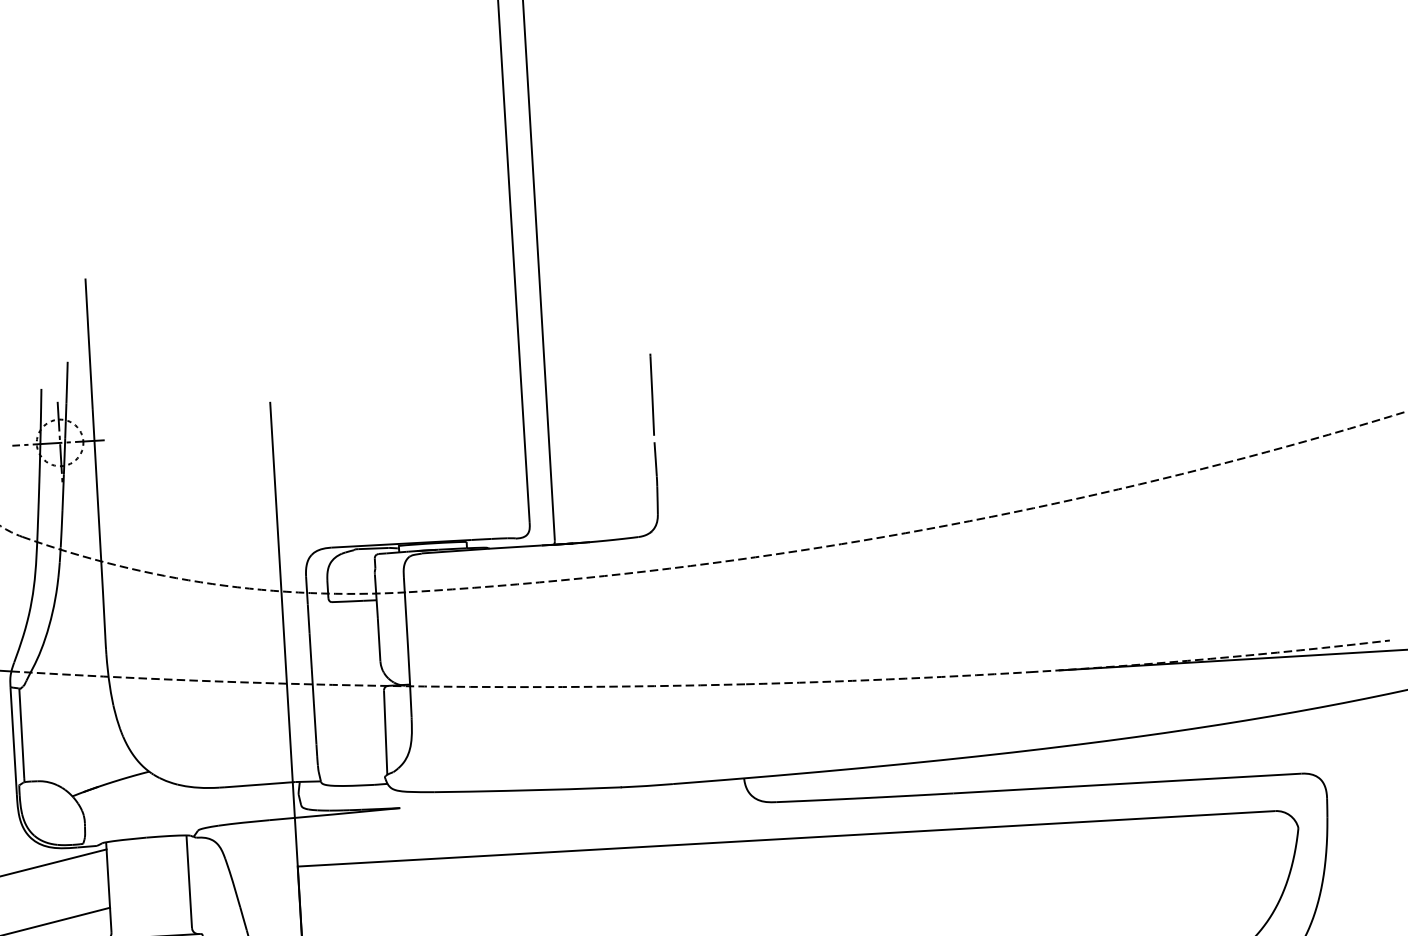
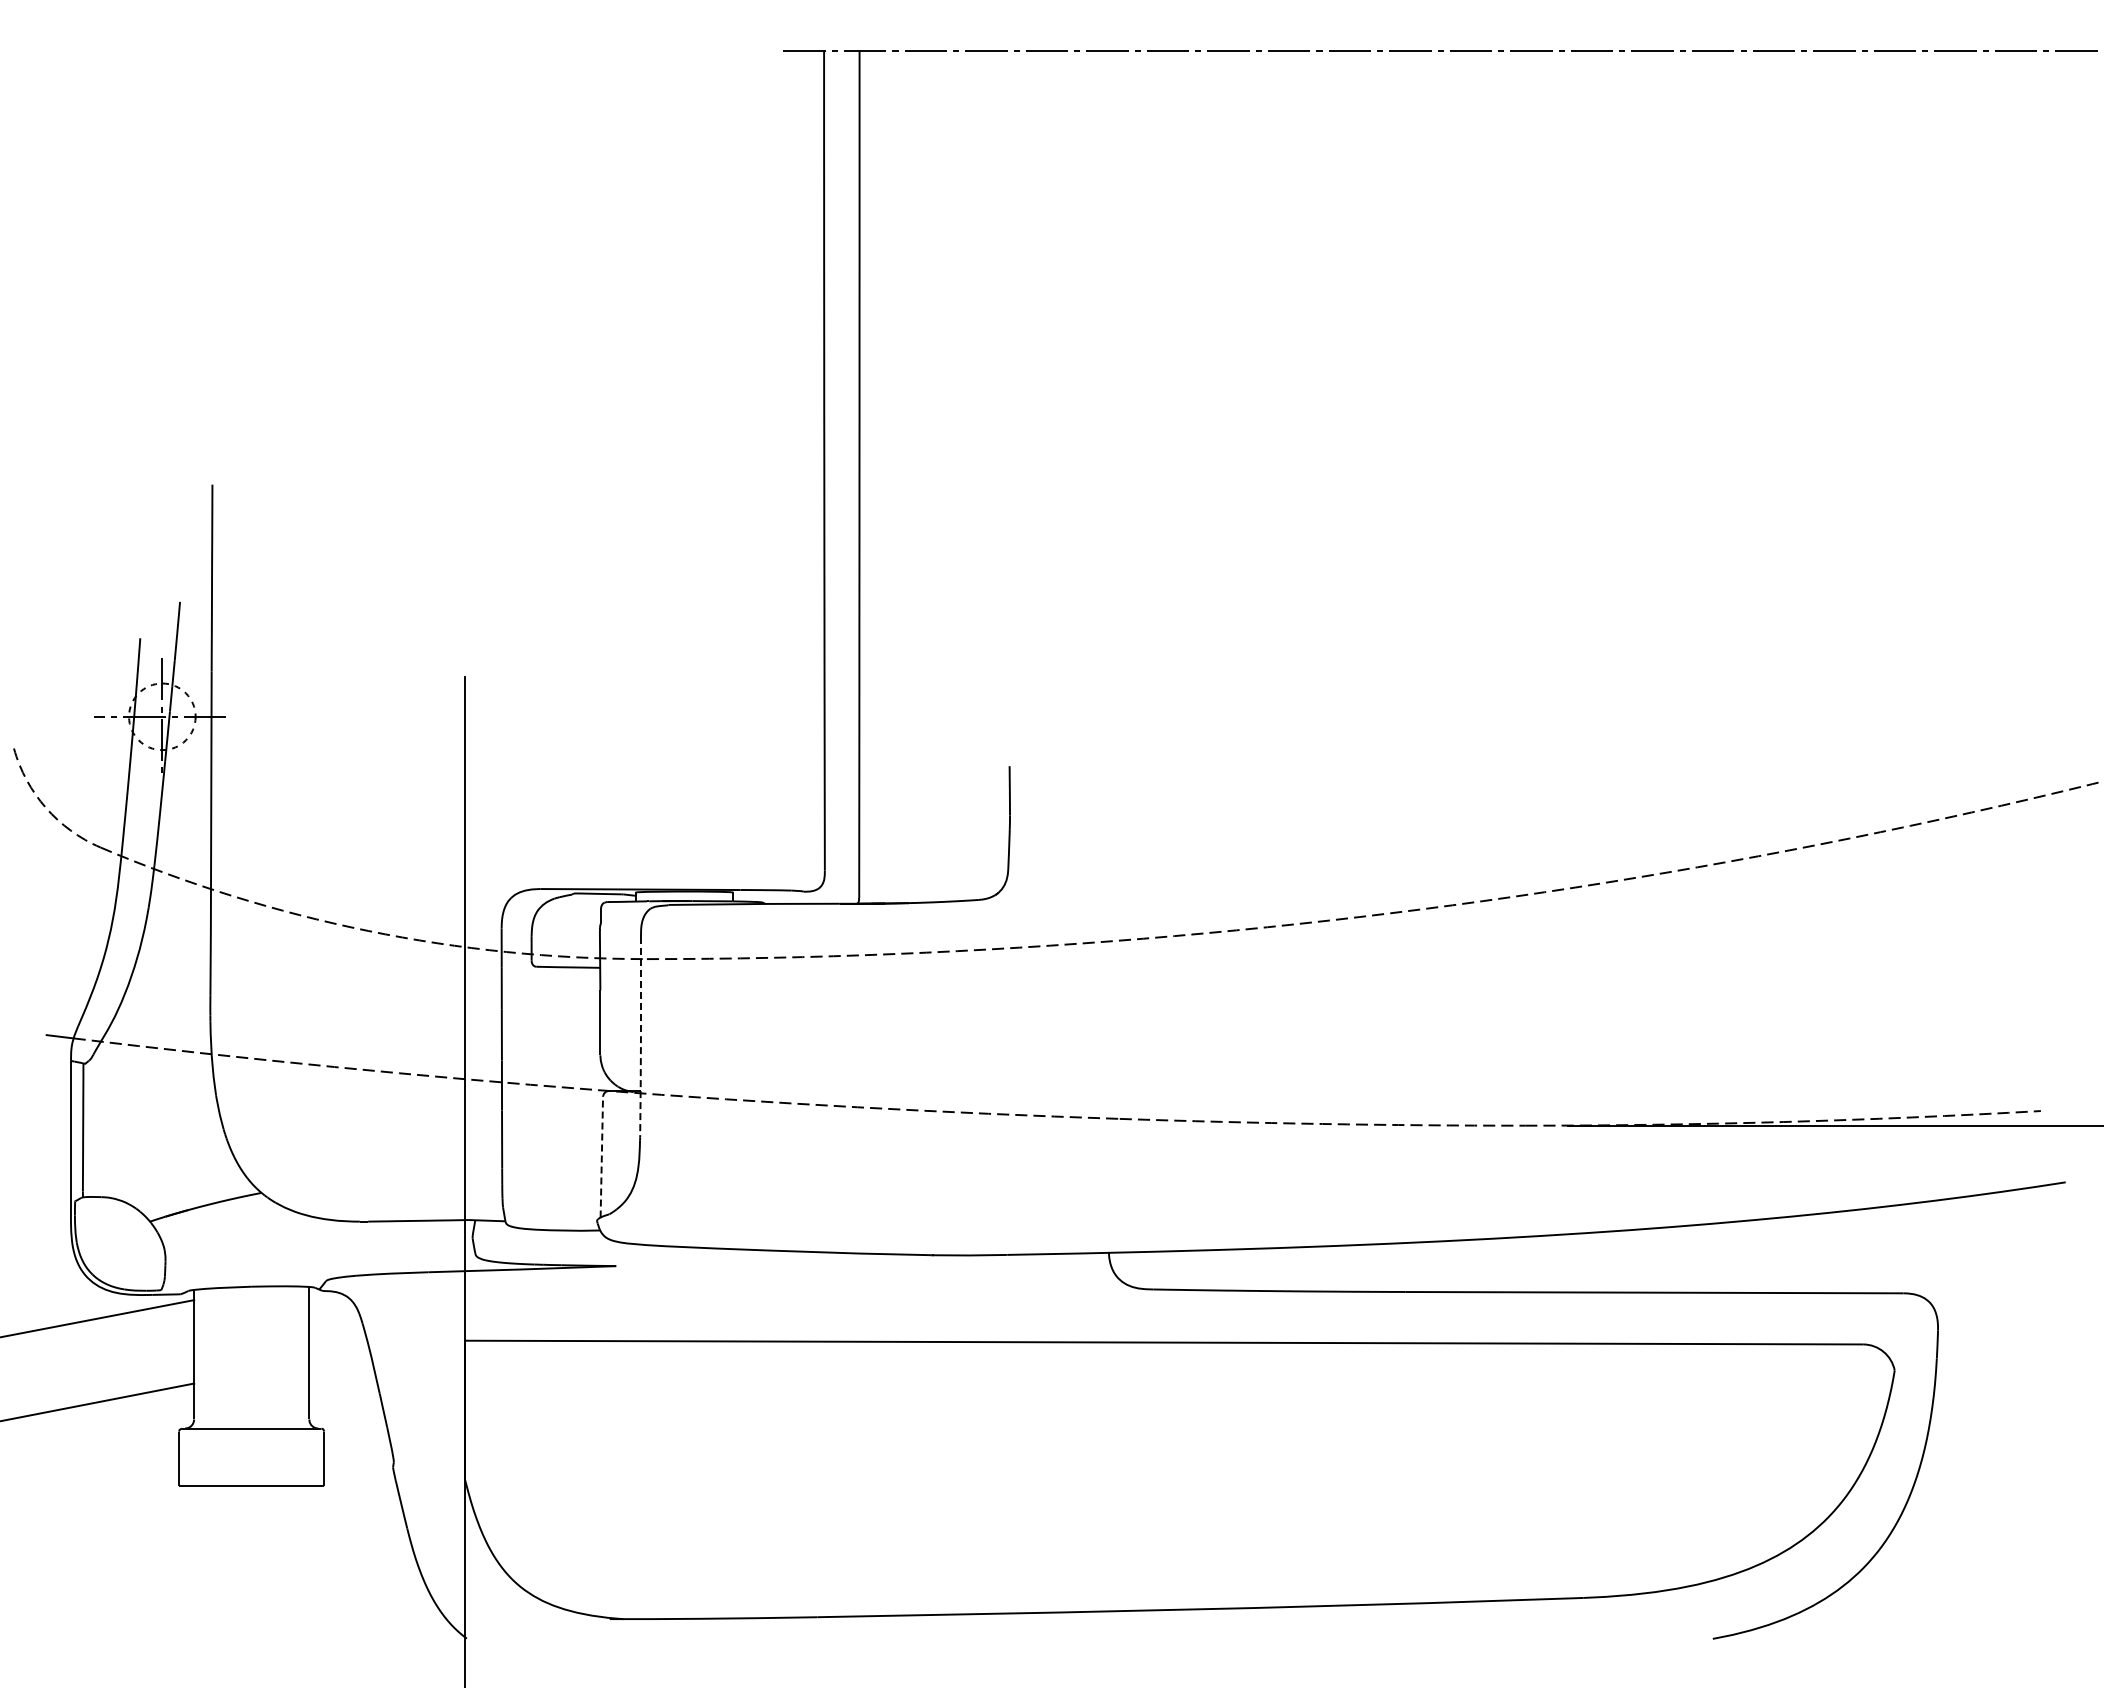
line: (651, 394) -> (1009, 697), removed
line: (407, 647) -> (640, 1037), solid -> dashed
line: (385, 732) -> (601, 1156), solid -> dashed

